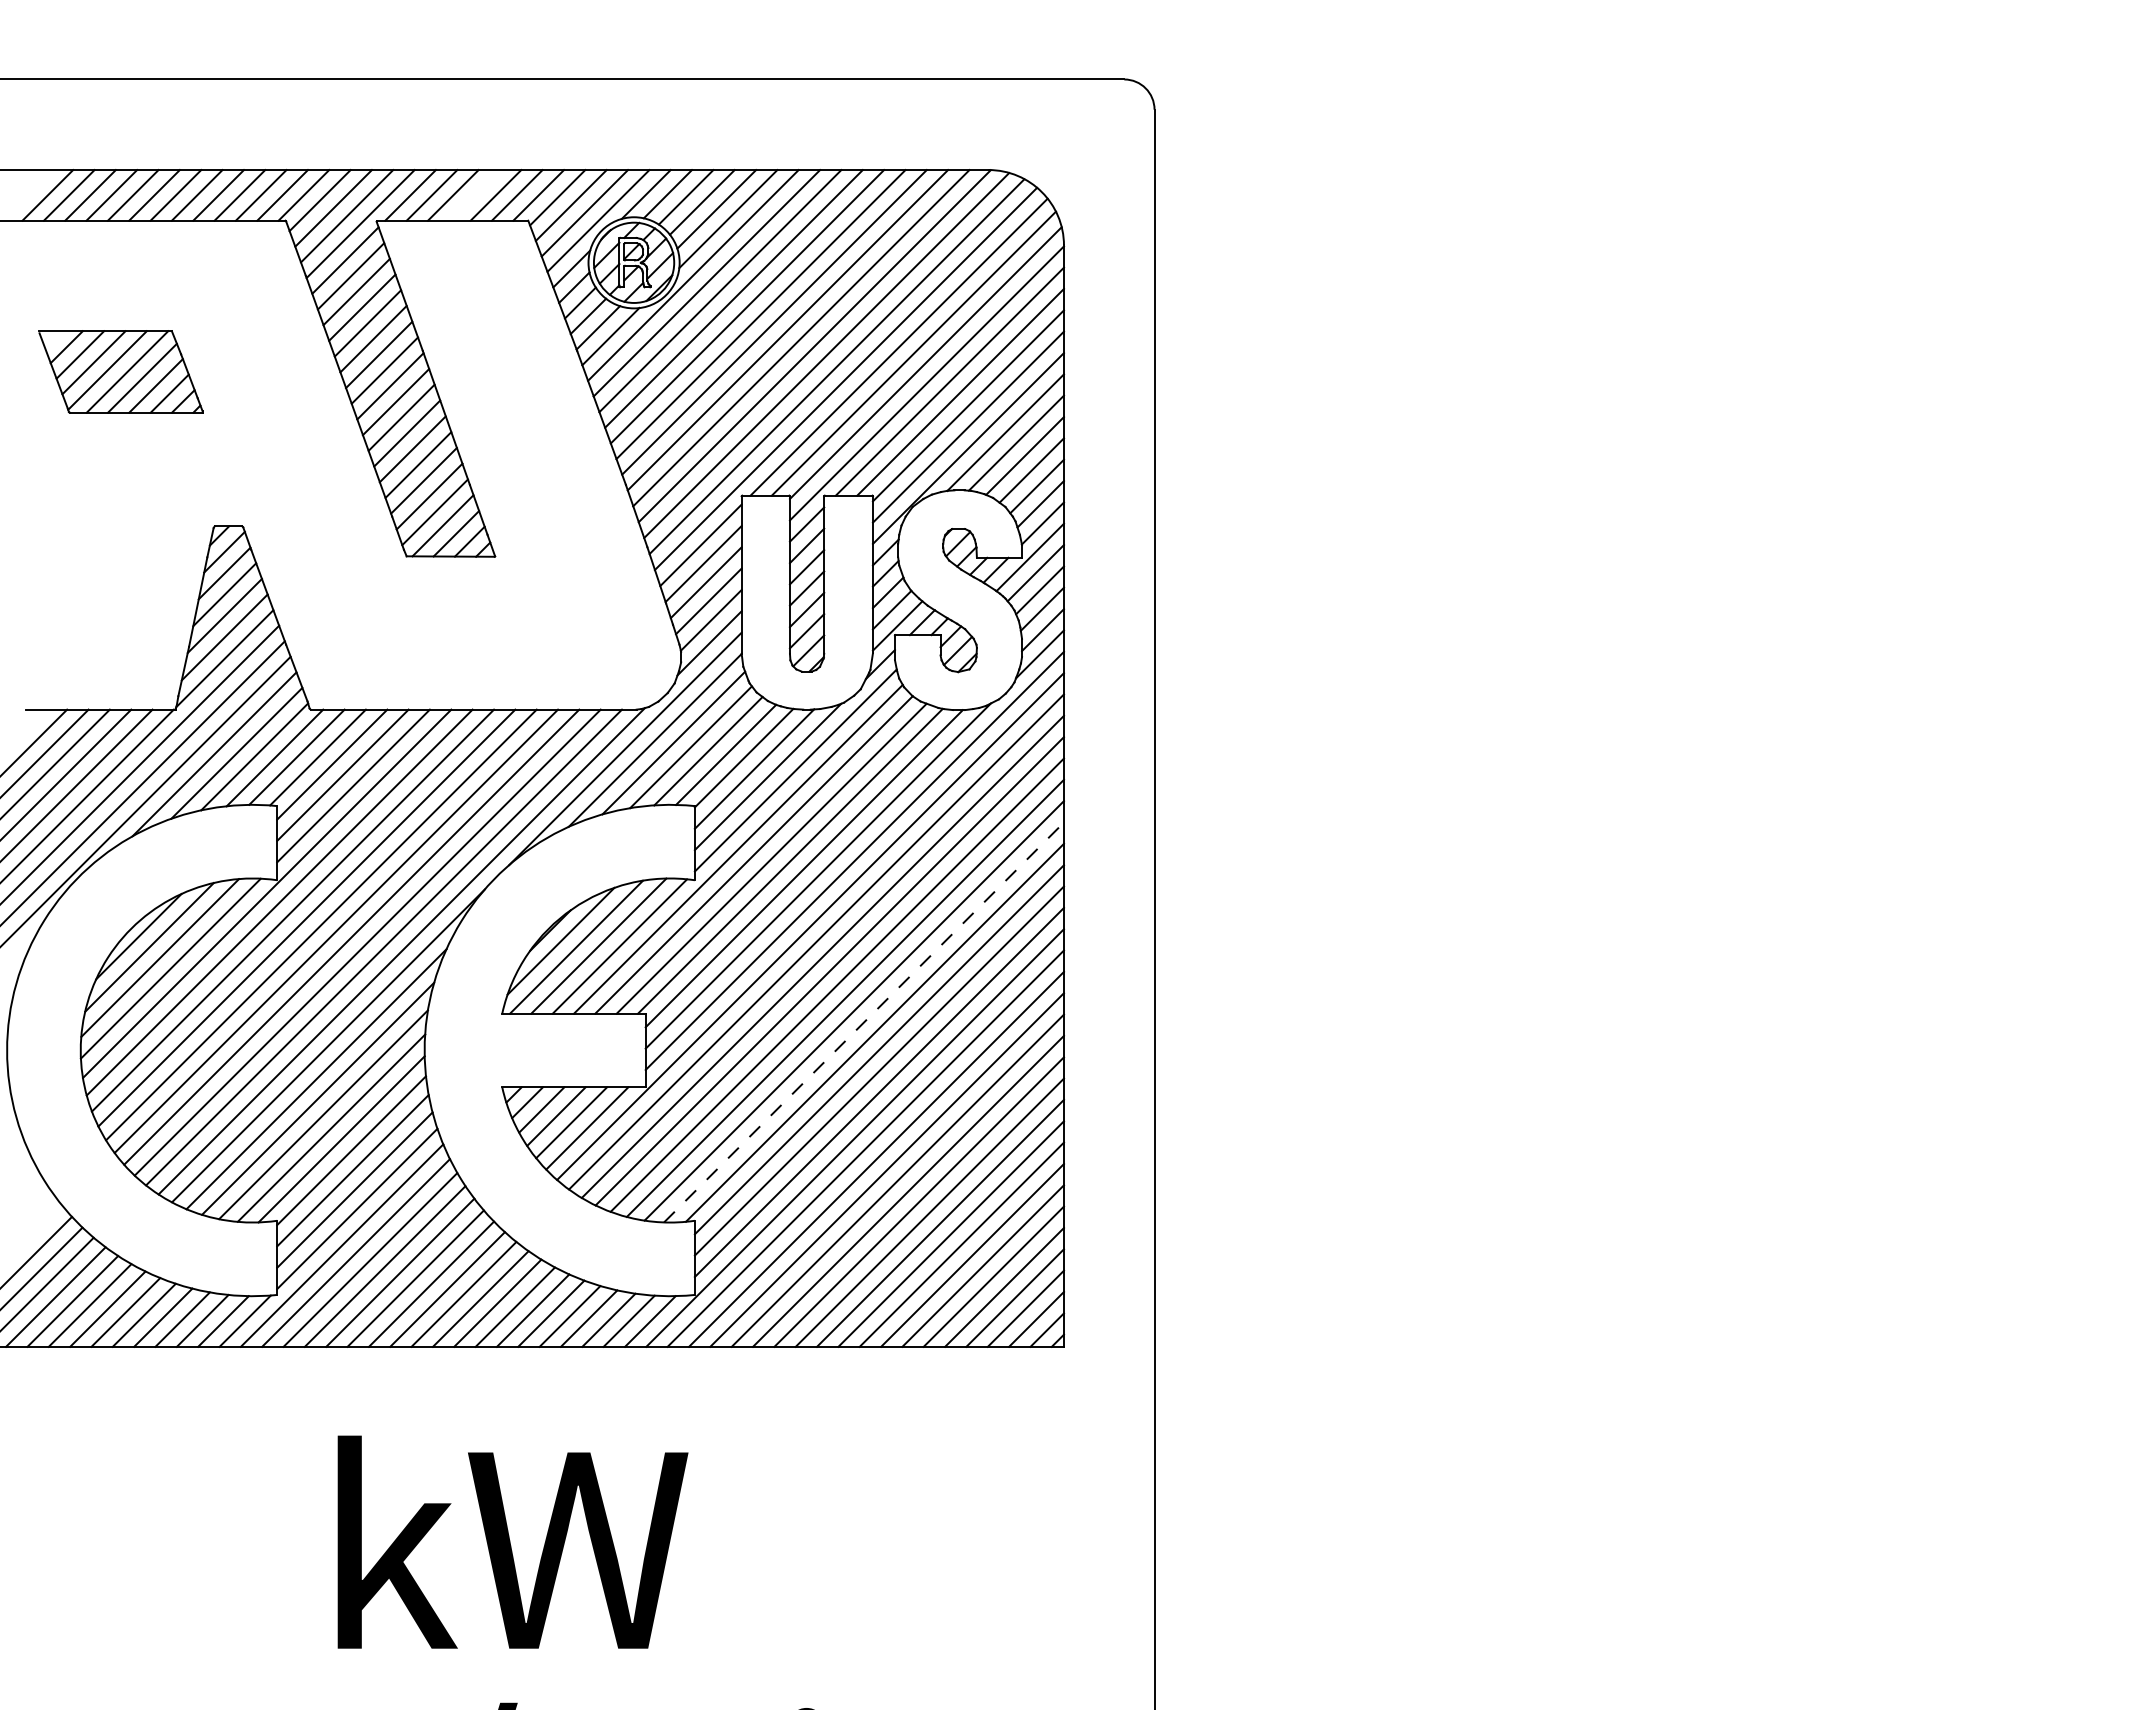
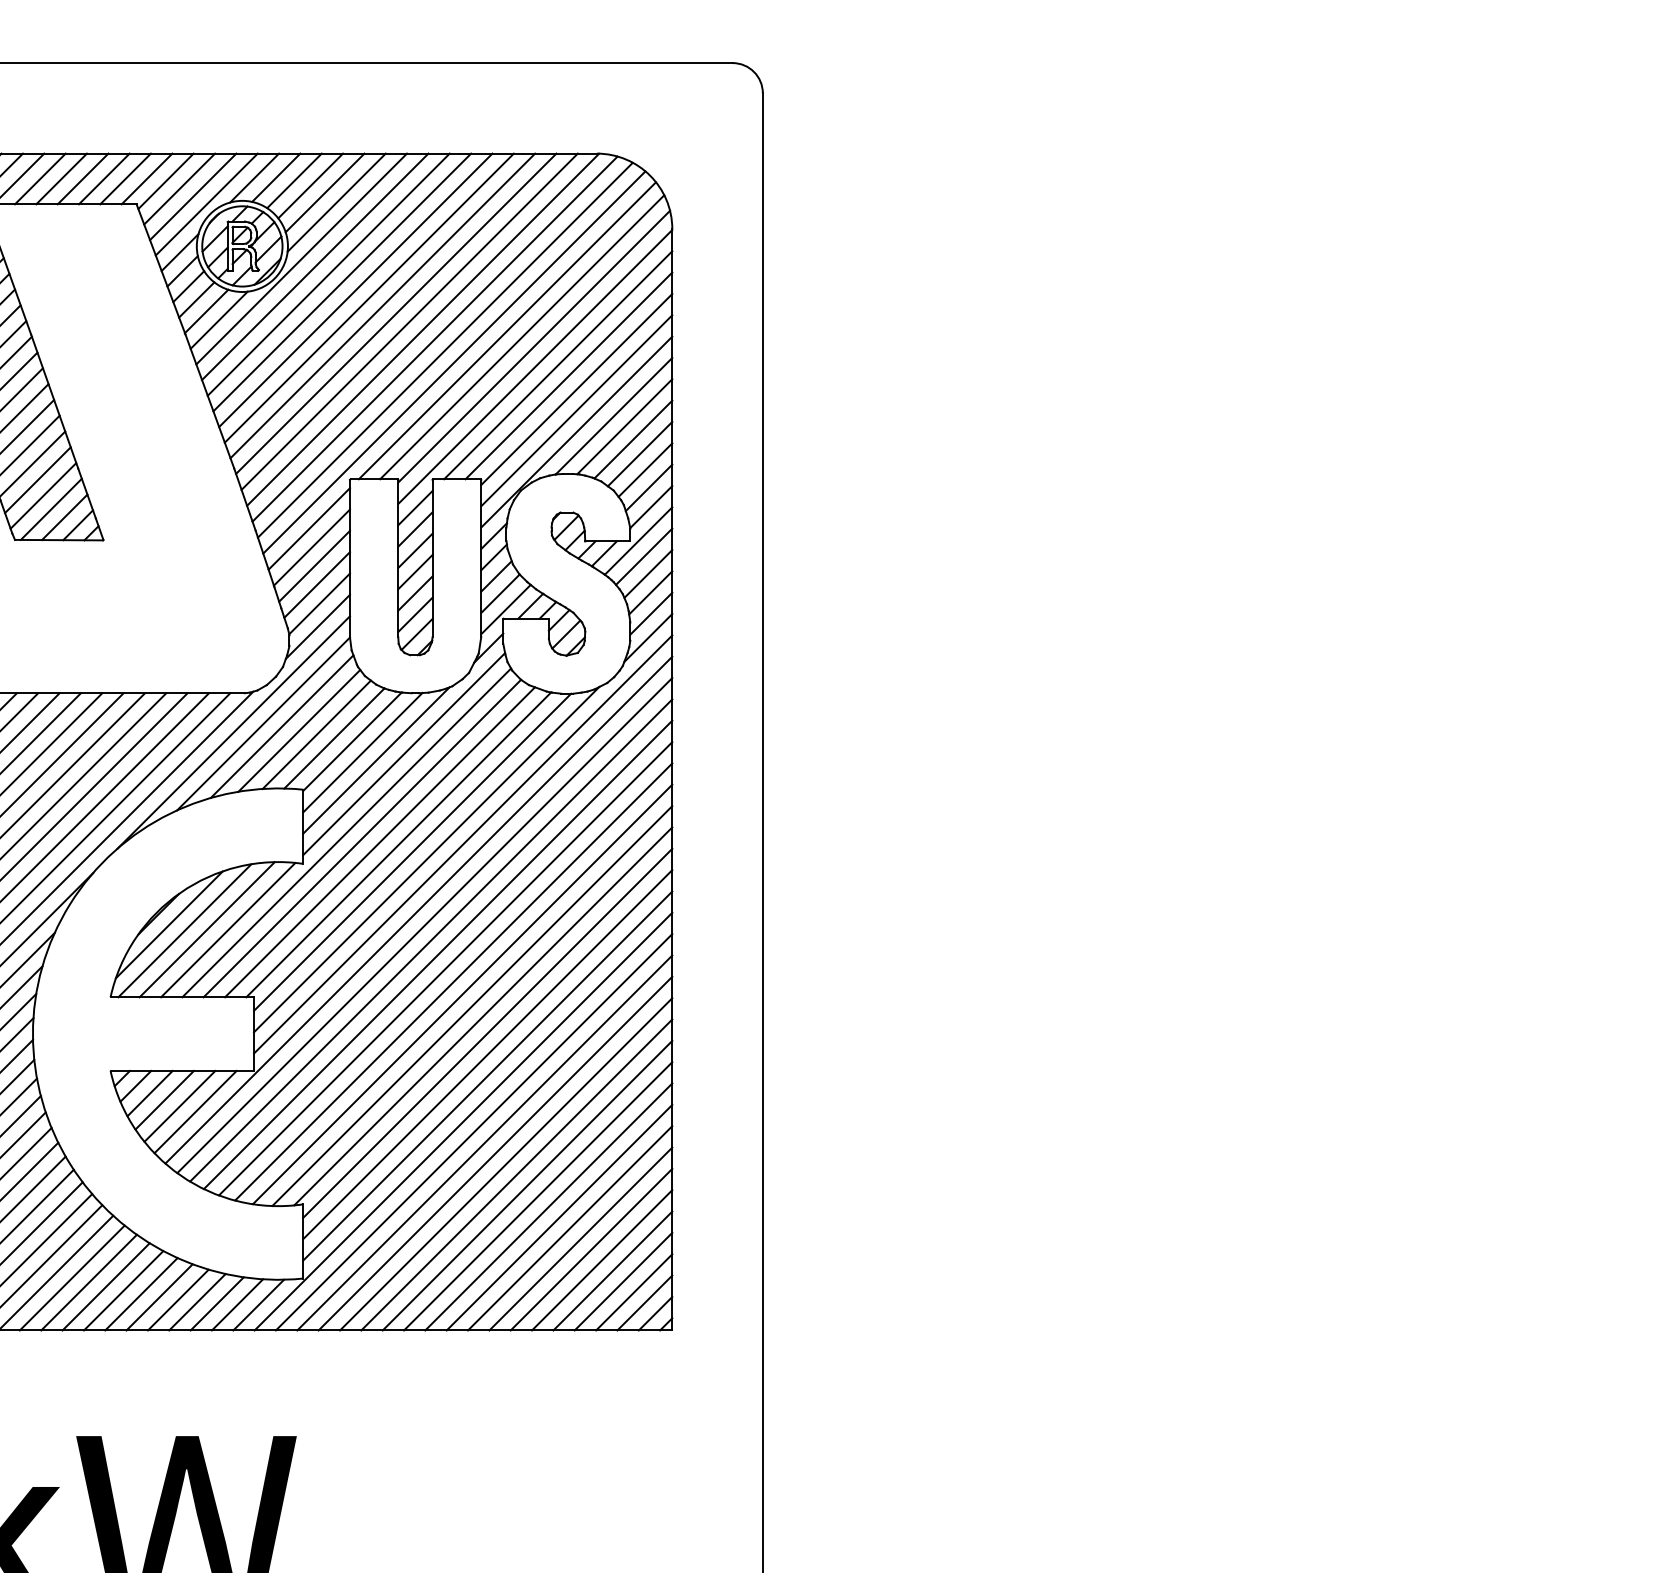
line: (474, 195) -> (82, 179), added
line: (864, 1022) -> (472, 1006), dashed -> solid

